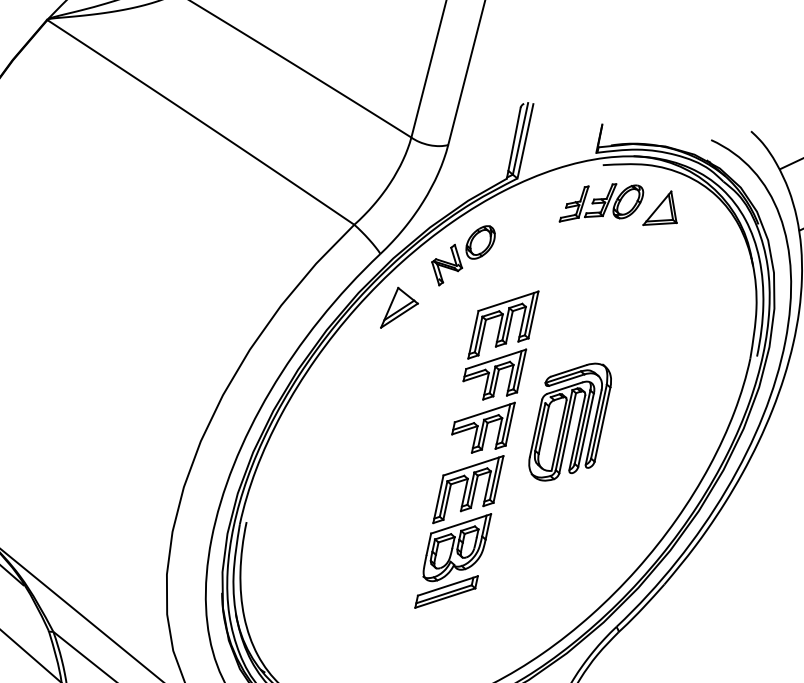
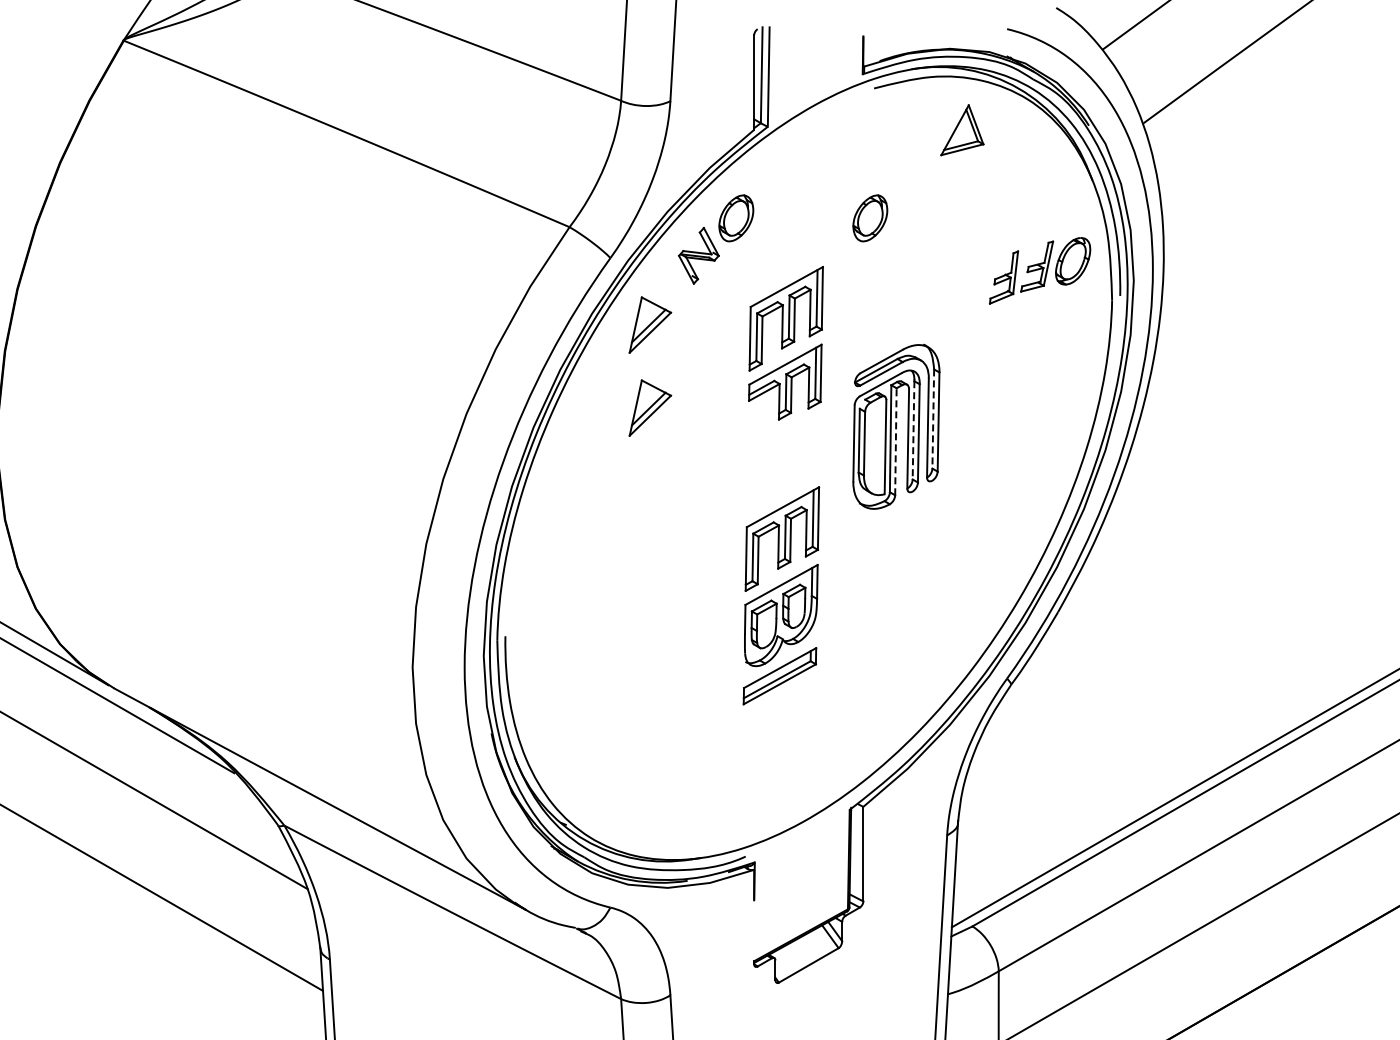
part: (602, 204) -> (1040, 270), moved
part: (581, 262) -> (870, 218), added
part: (388, 371) -> (650, 407), added
line: (599, 421) -> (933, 419), solid -> dashed
part: (481, 425) -> (783, 453), removed
line: (582, 427) -> (913, 430), solid -> dashed
line: (567, 432) -> (895, 441), solid -> dashed

